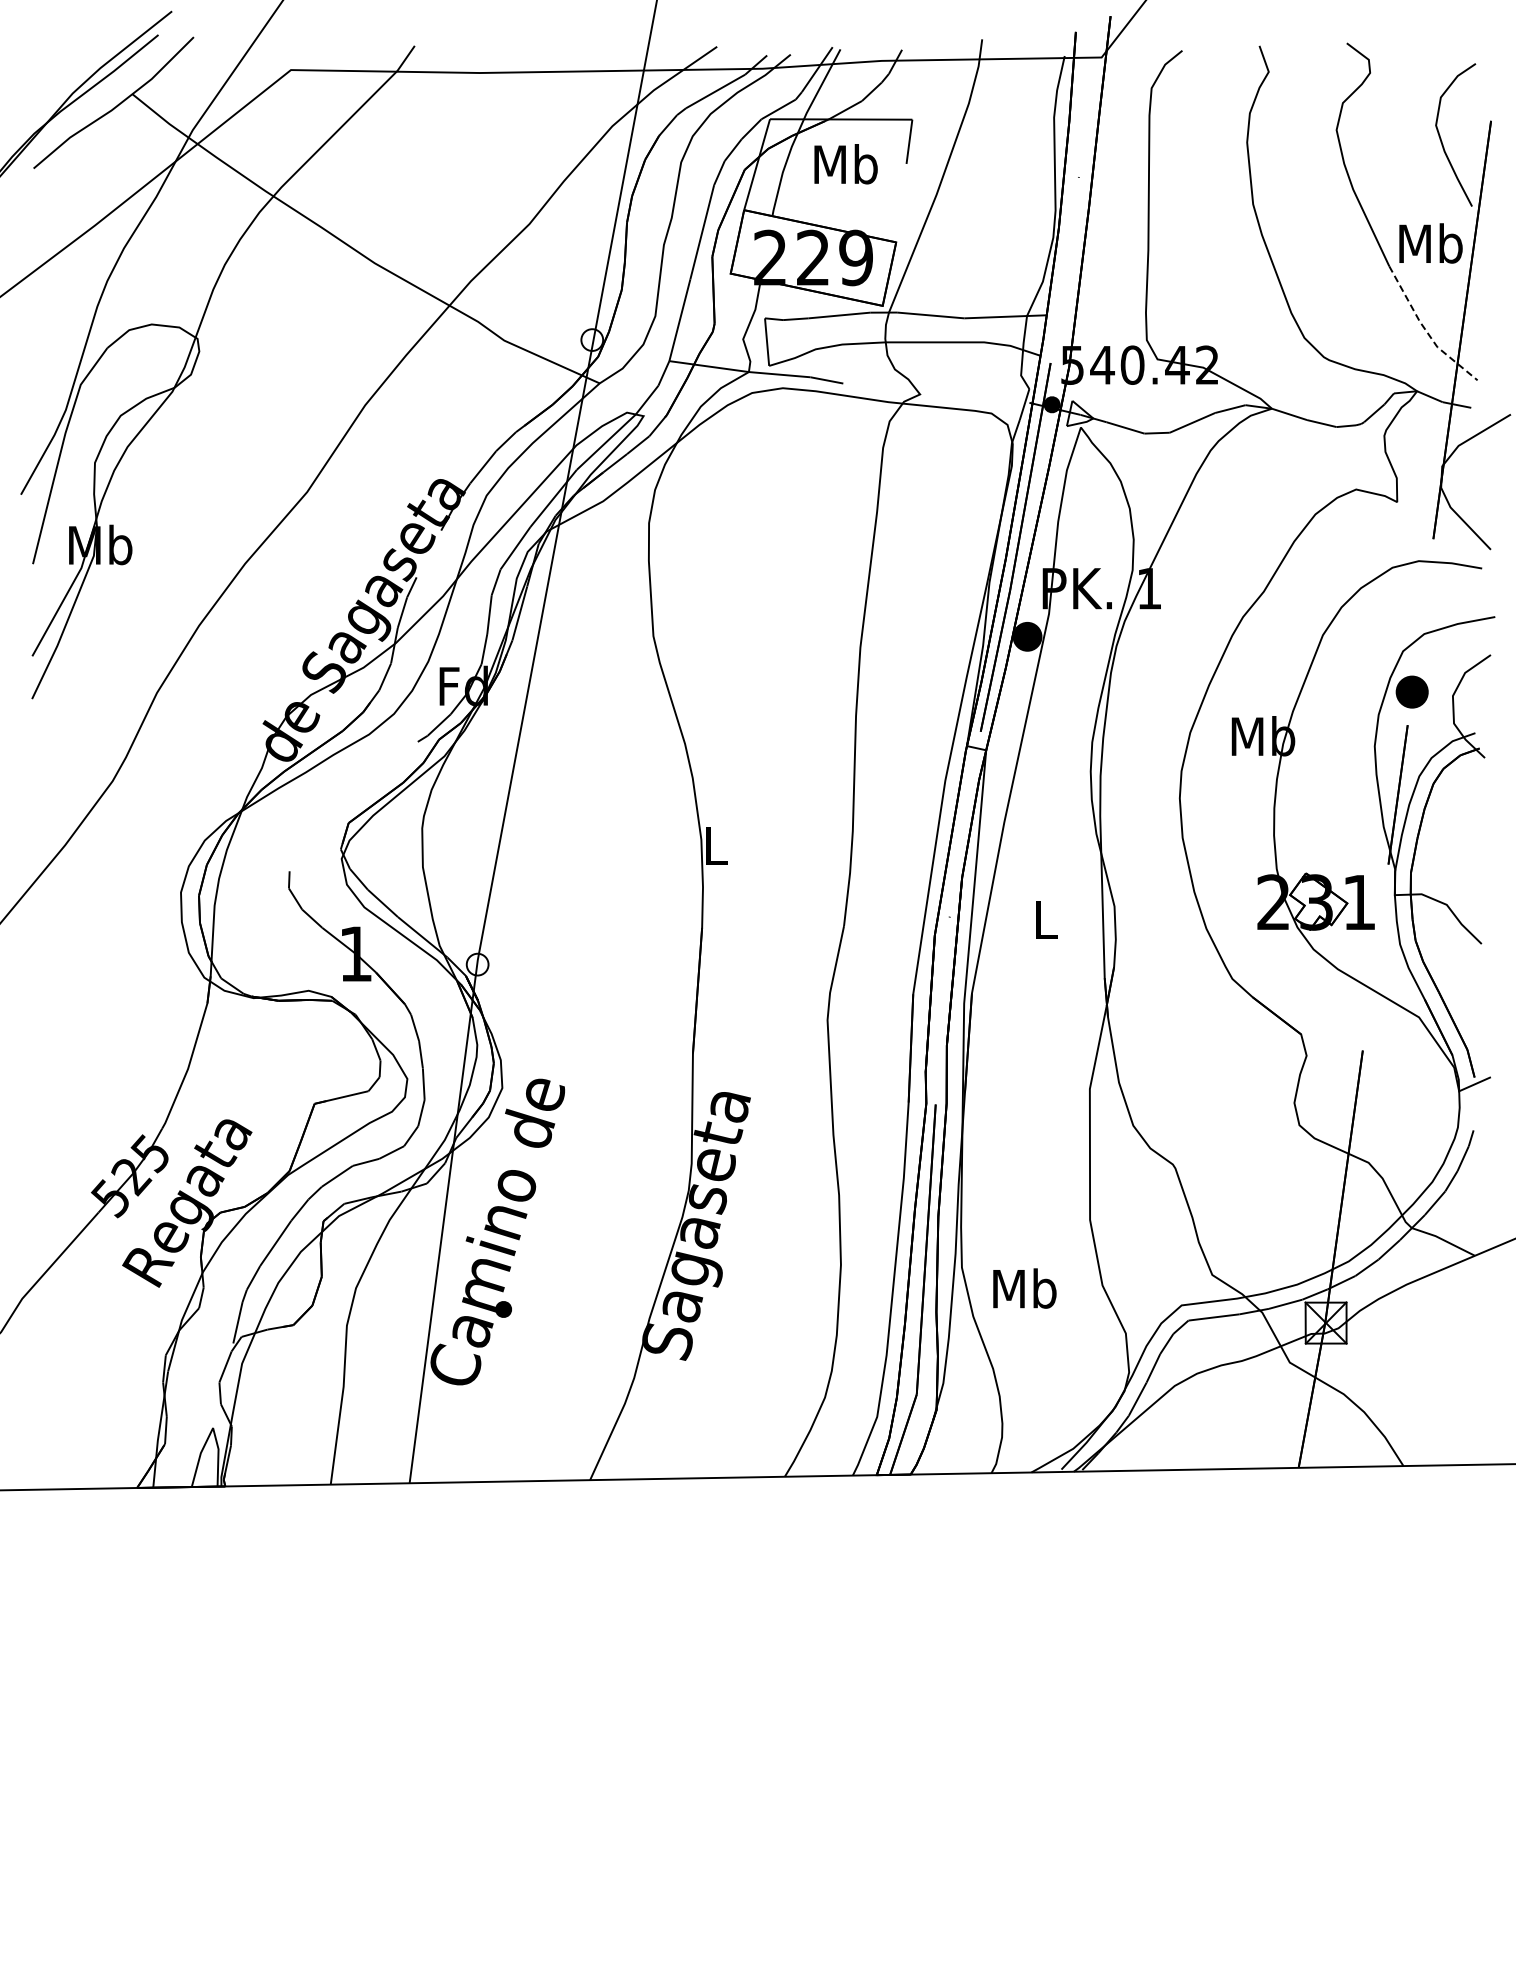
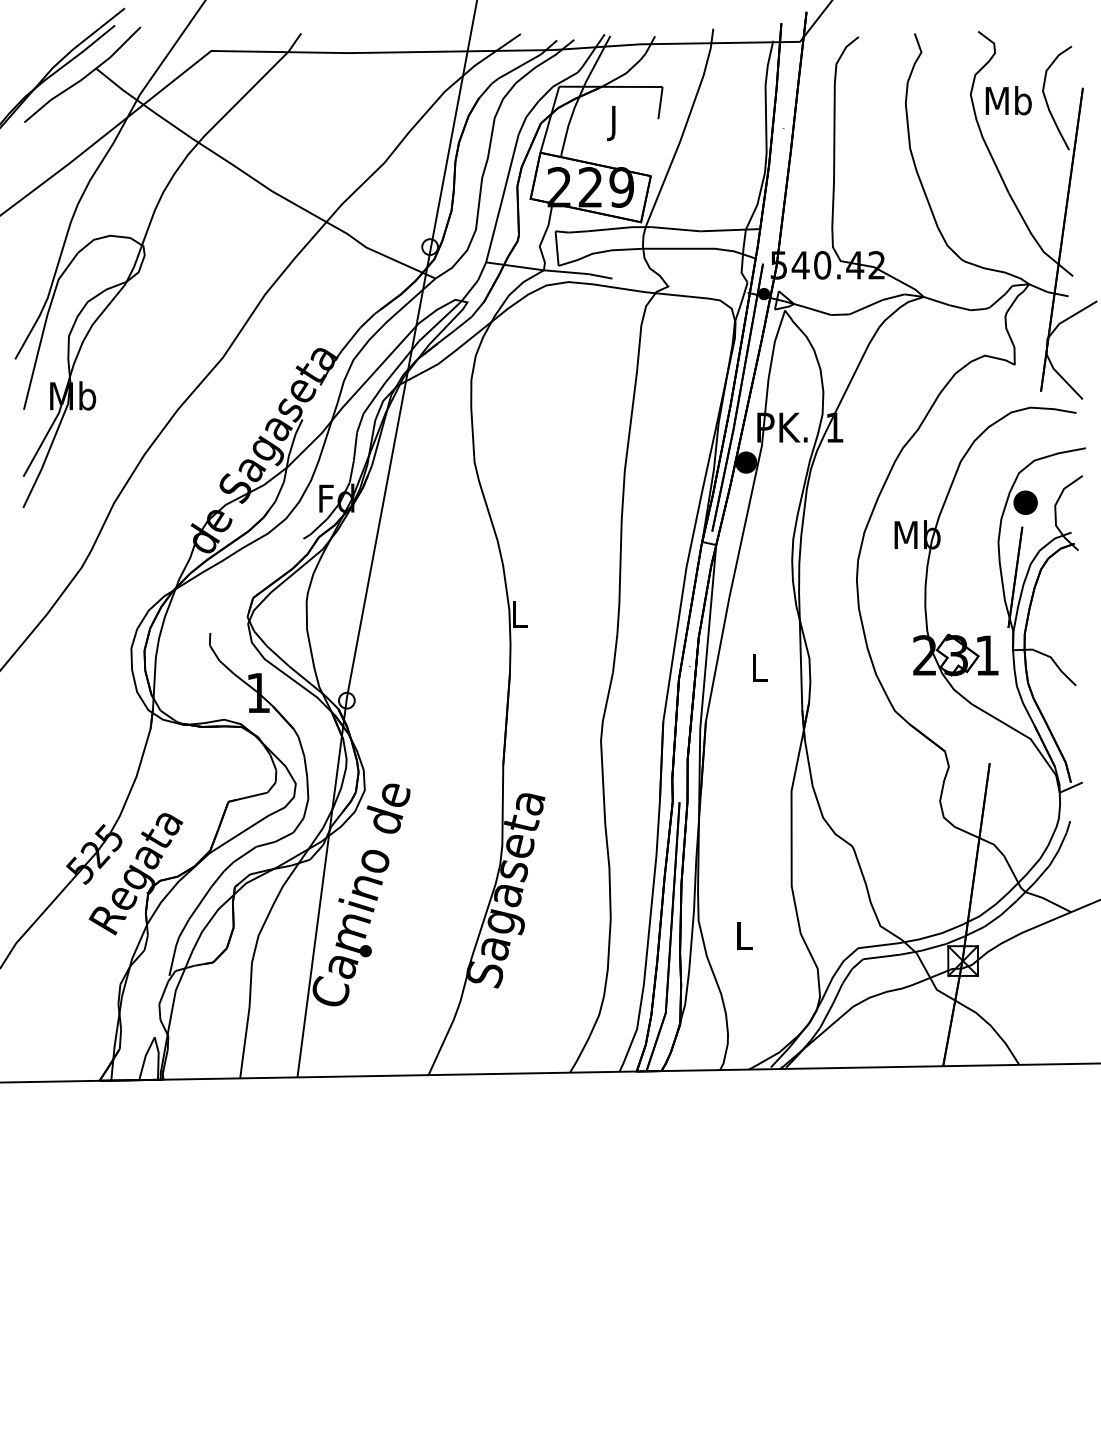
text: (845, 169) -> (614, 123), Mb -> J
text: (1430, 243) -> (1008, 100), moved
line: (1425, 330) -> (1035, 240), dashed -> solid
text: (1024, 1288) -> (744, 935), Mb -> L

